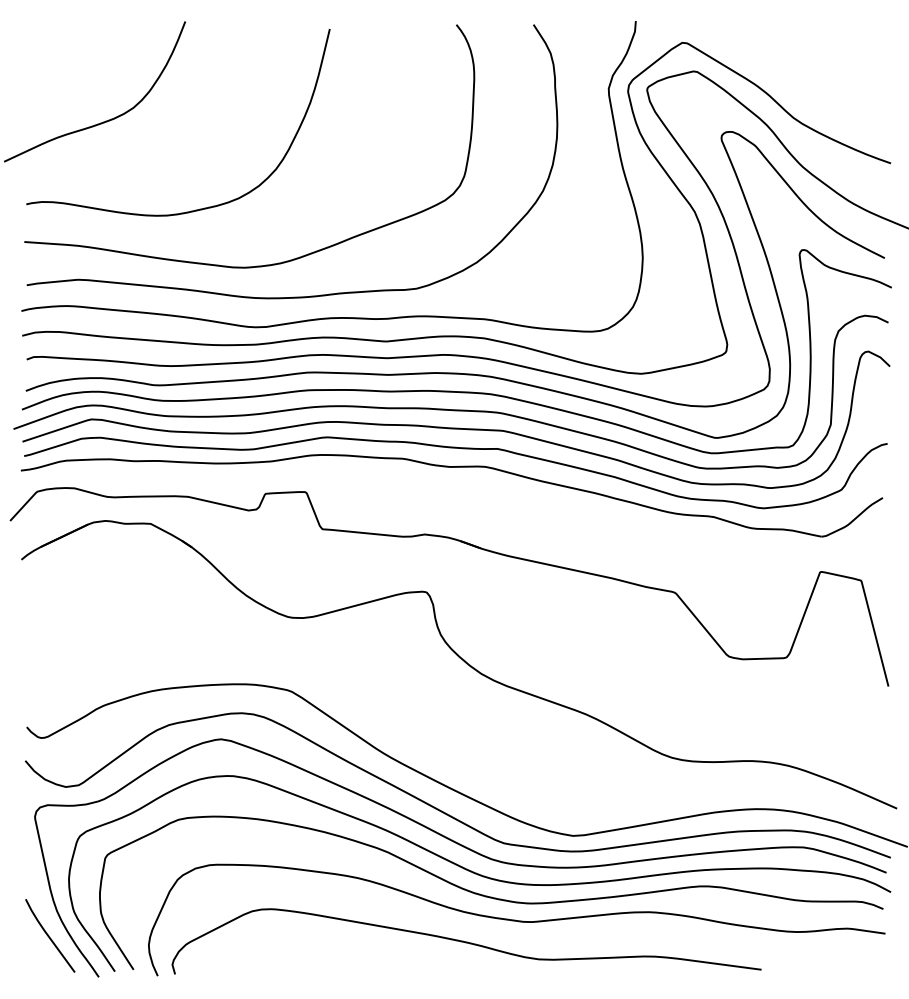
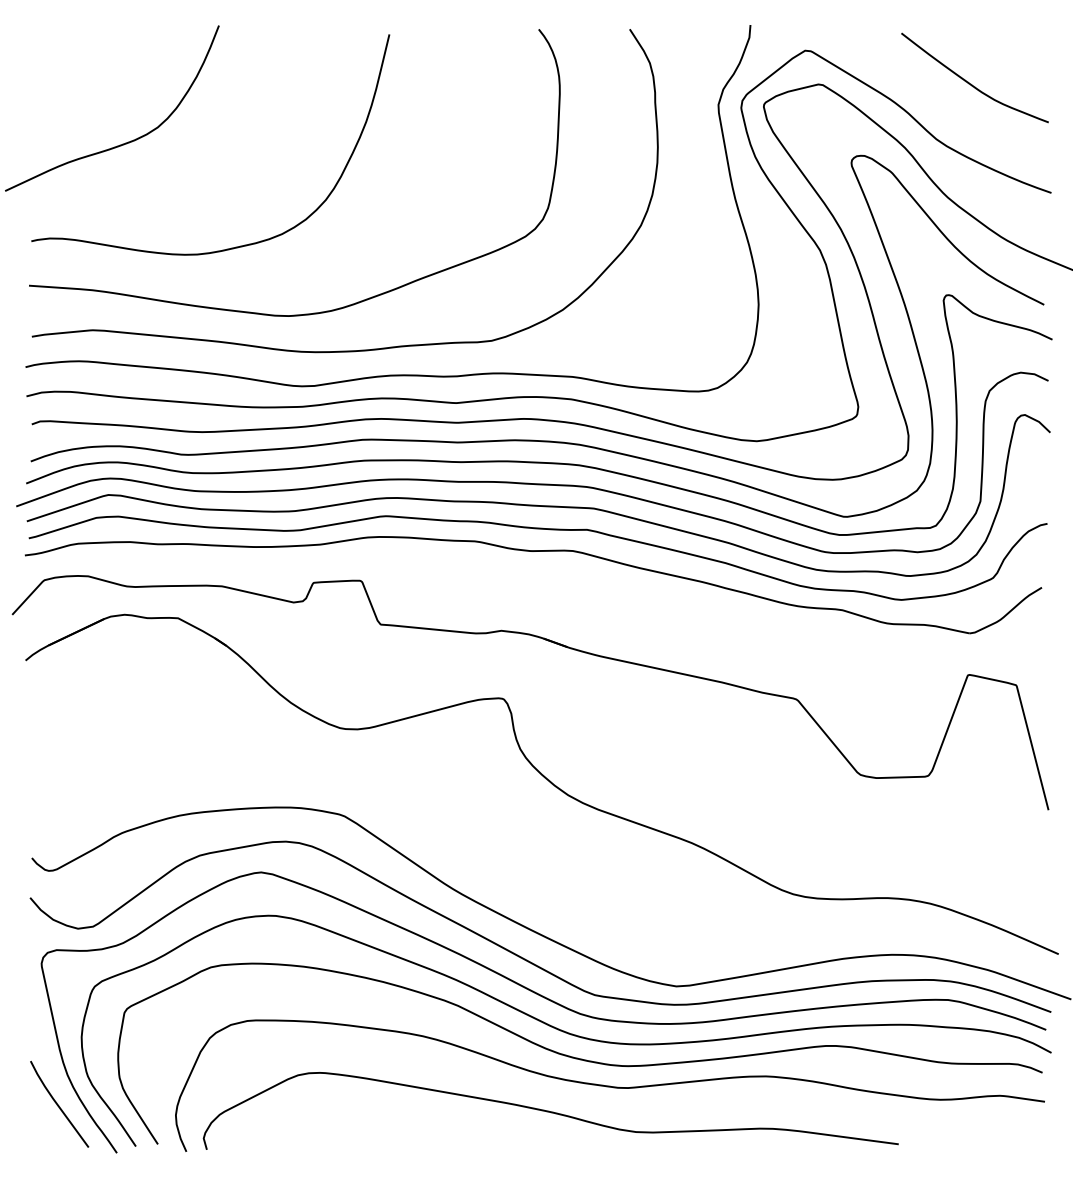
curve: (821, 69) -> (969, 82), added

